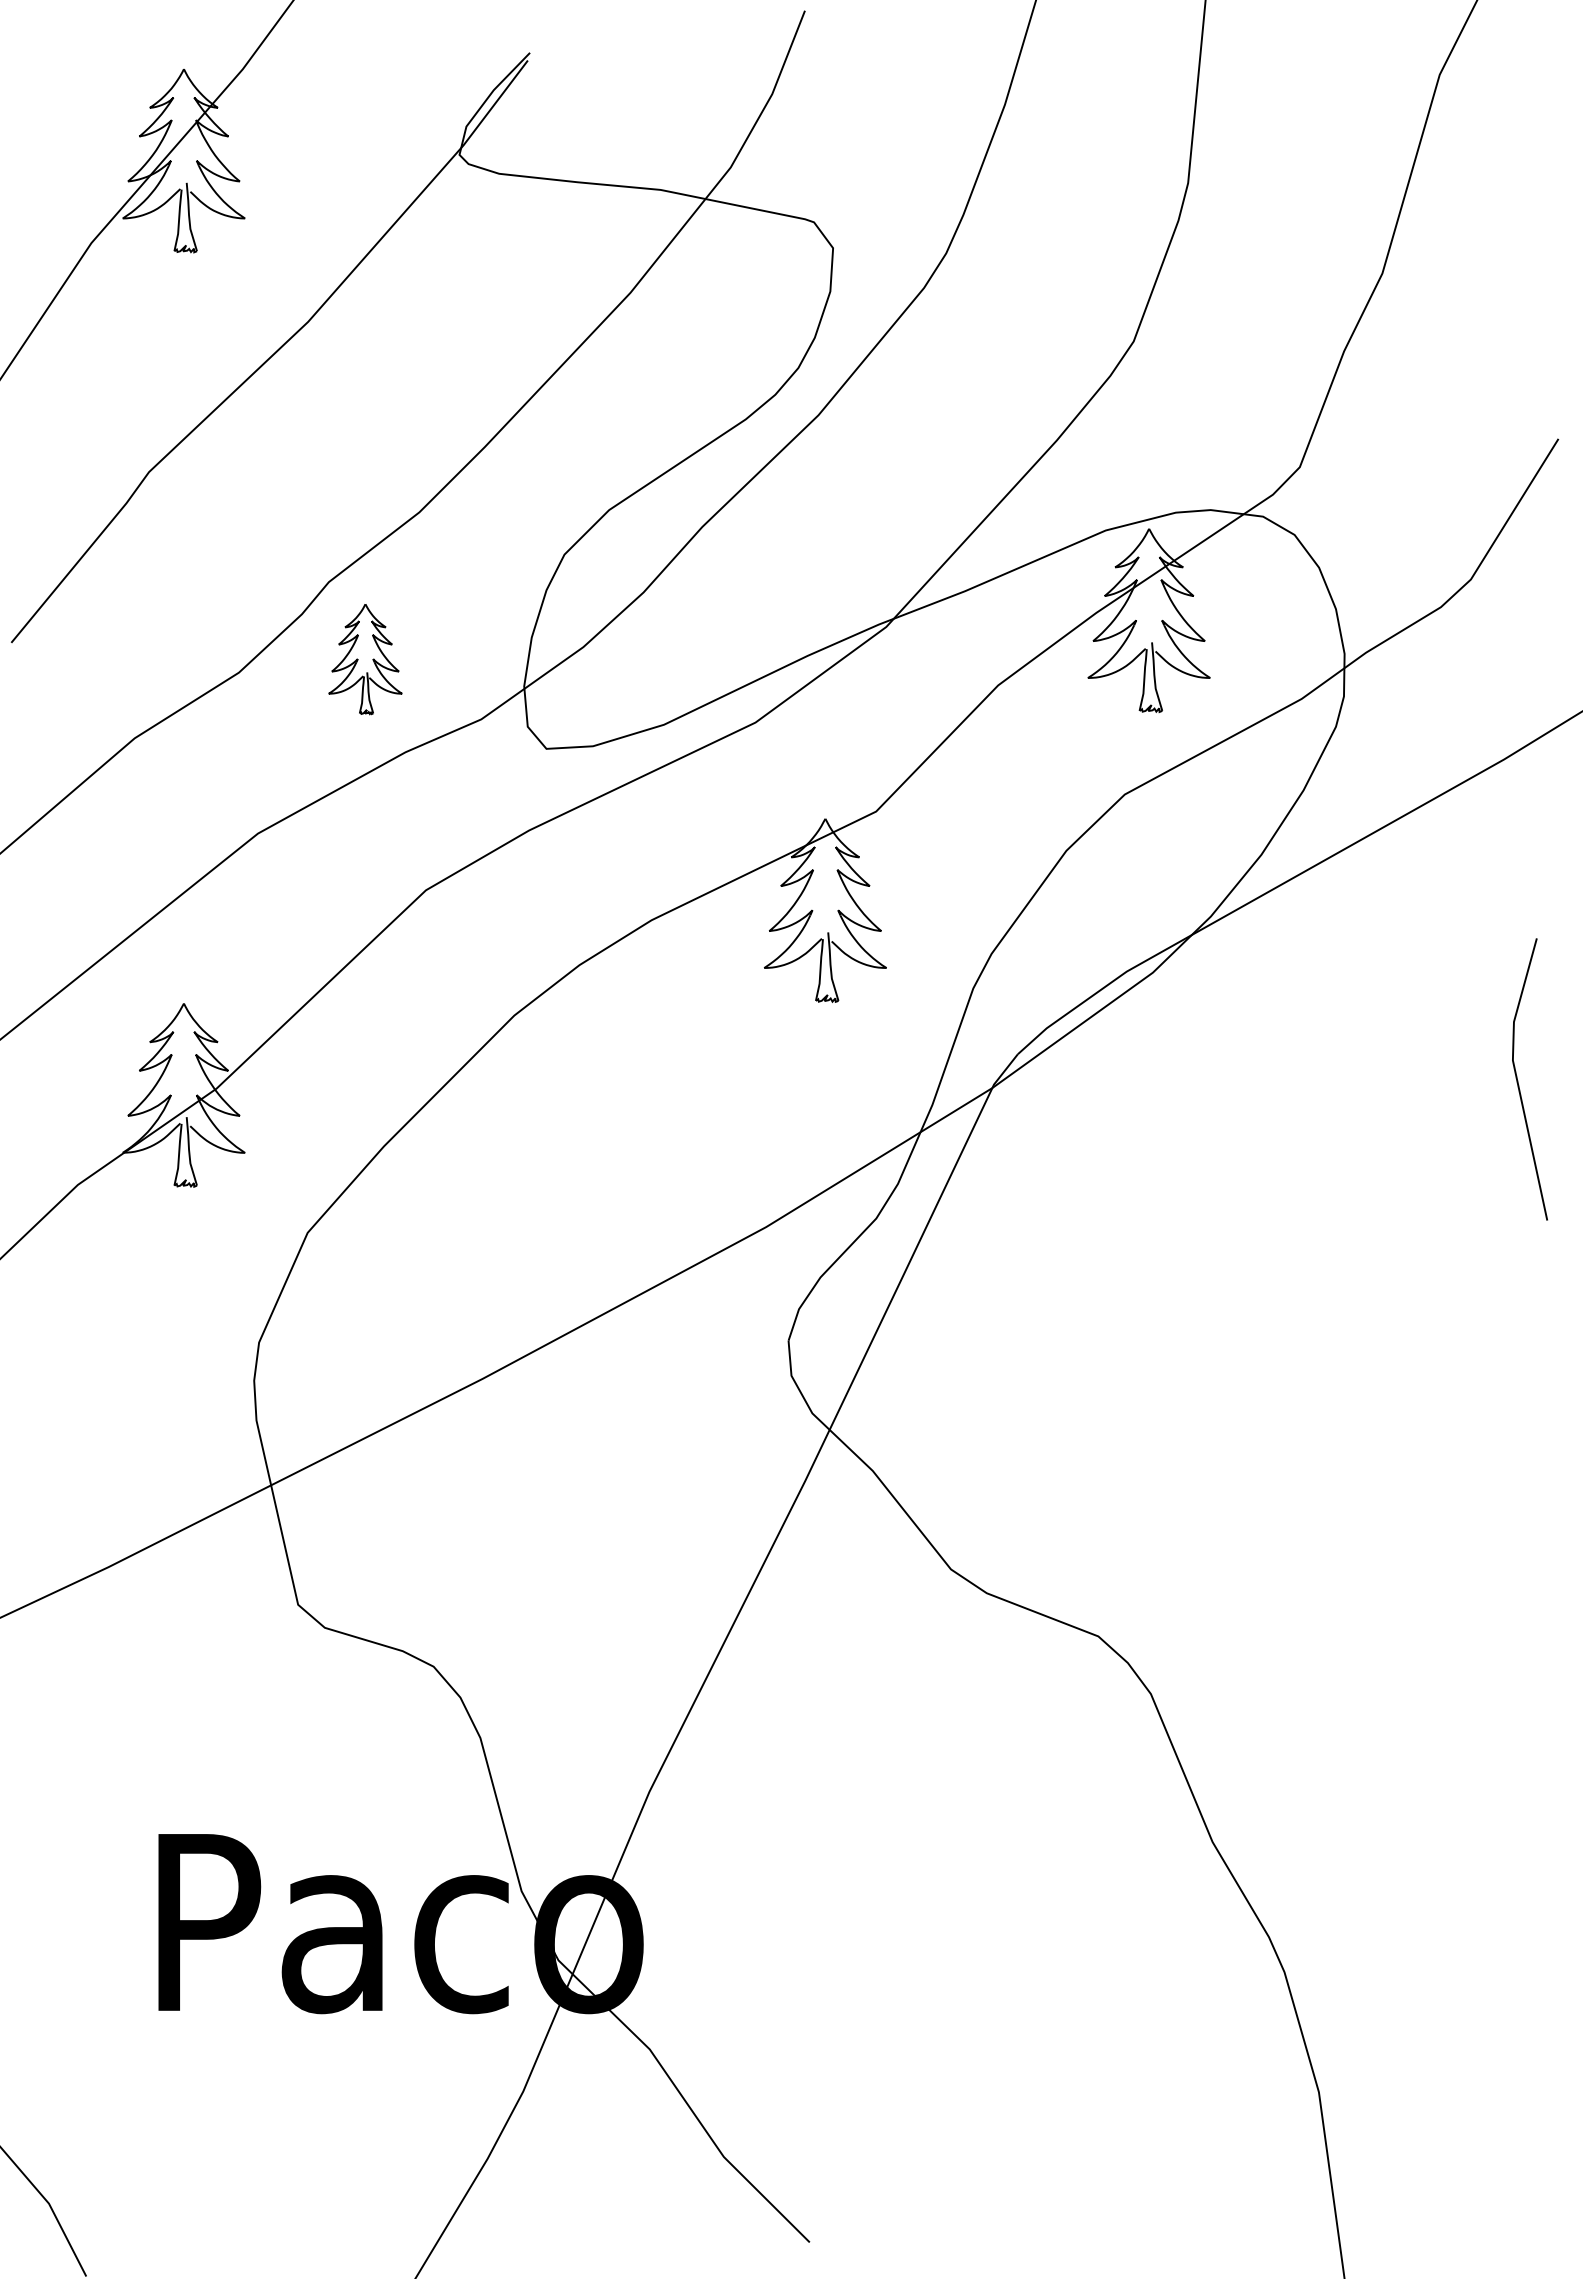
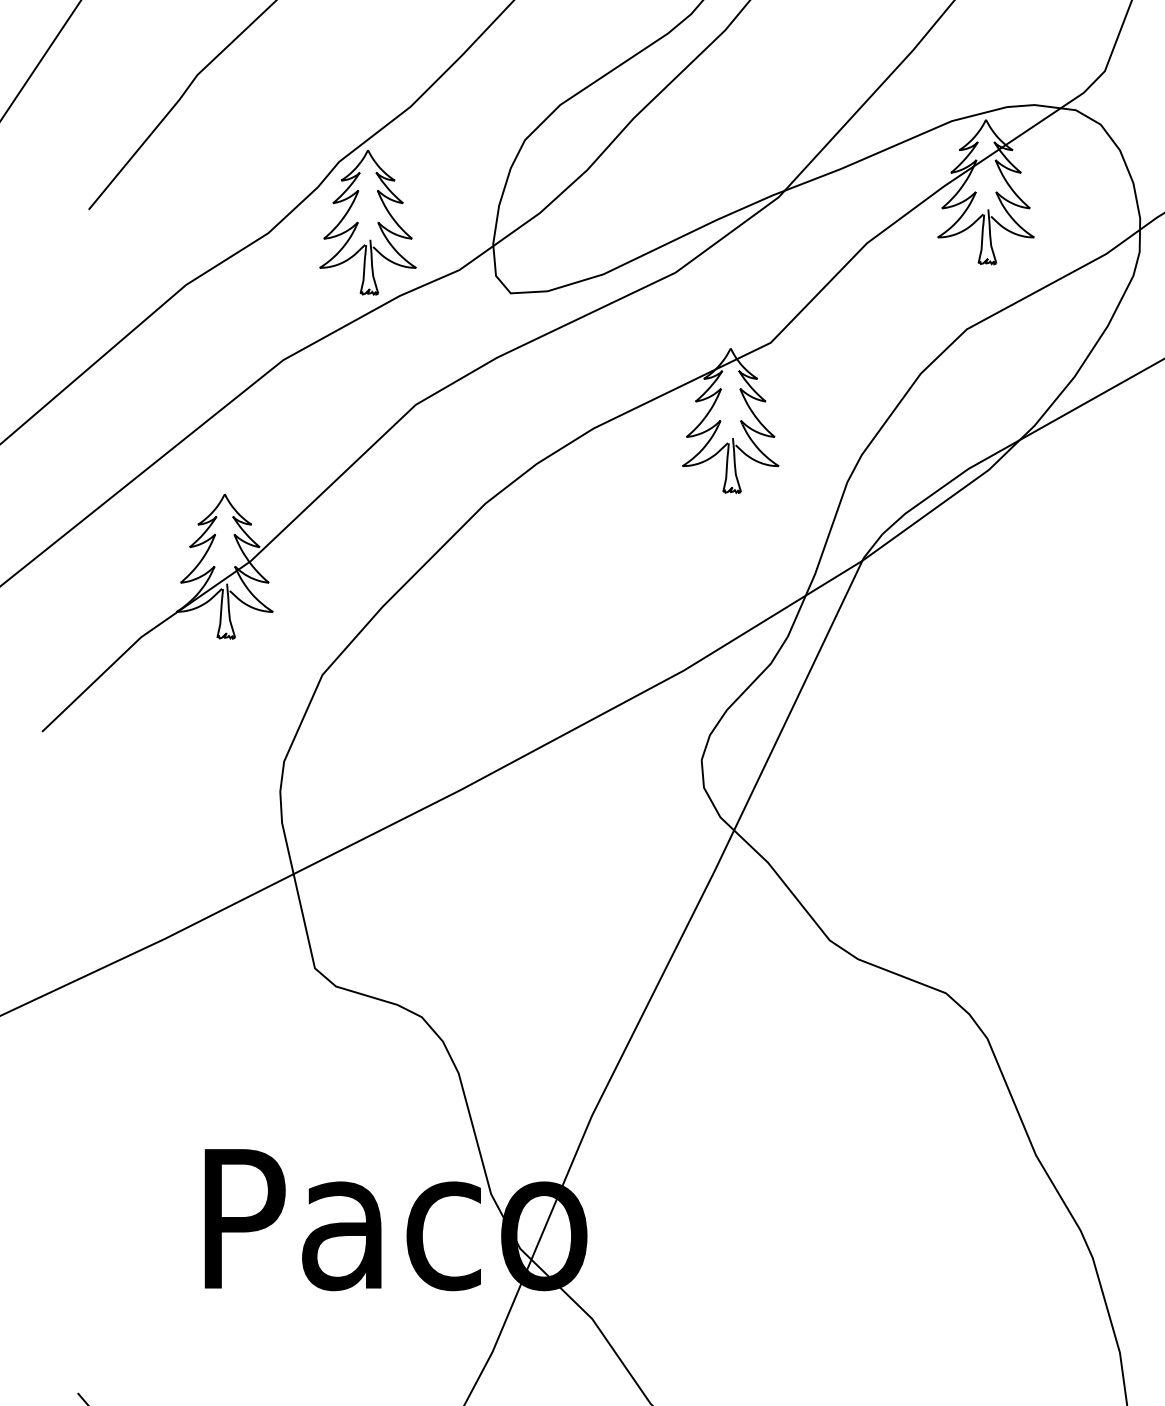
part: (365, 659) -> (368, 222), size x1.67

